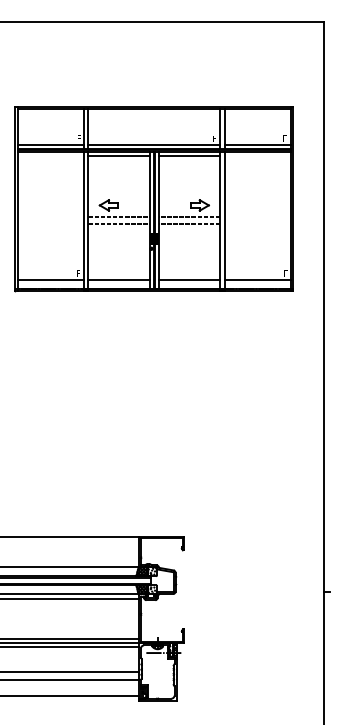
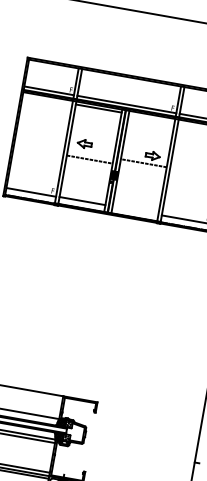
line: (189, 156) -> (151, 117), removed
line: (118, 216) -> (90, 153), removed
line: (189, 224) -> (142, 168), removed
line: (189, 279) -> (135, 210), removed

